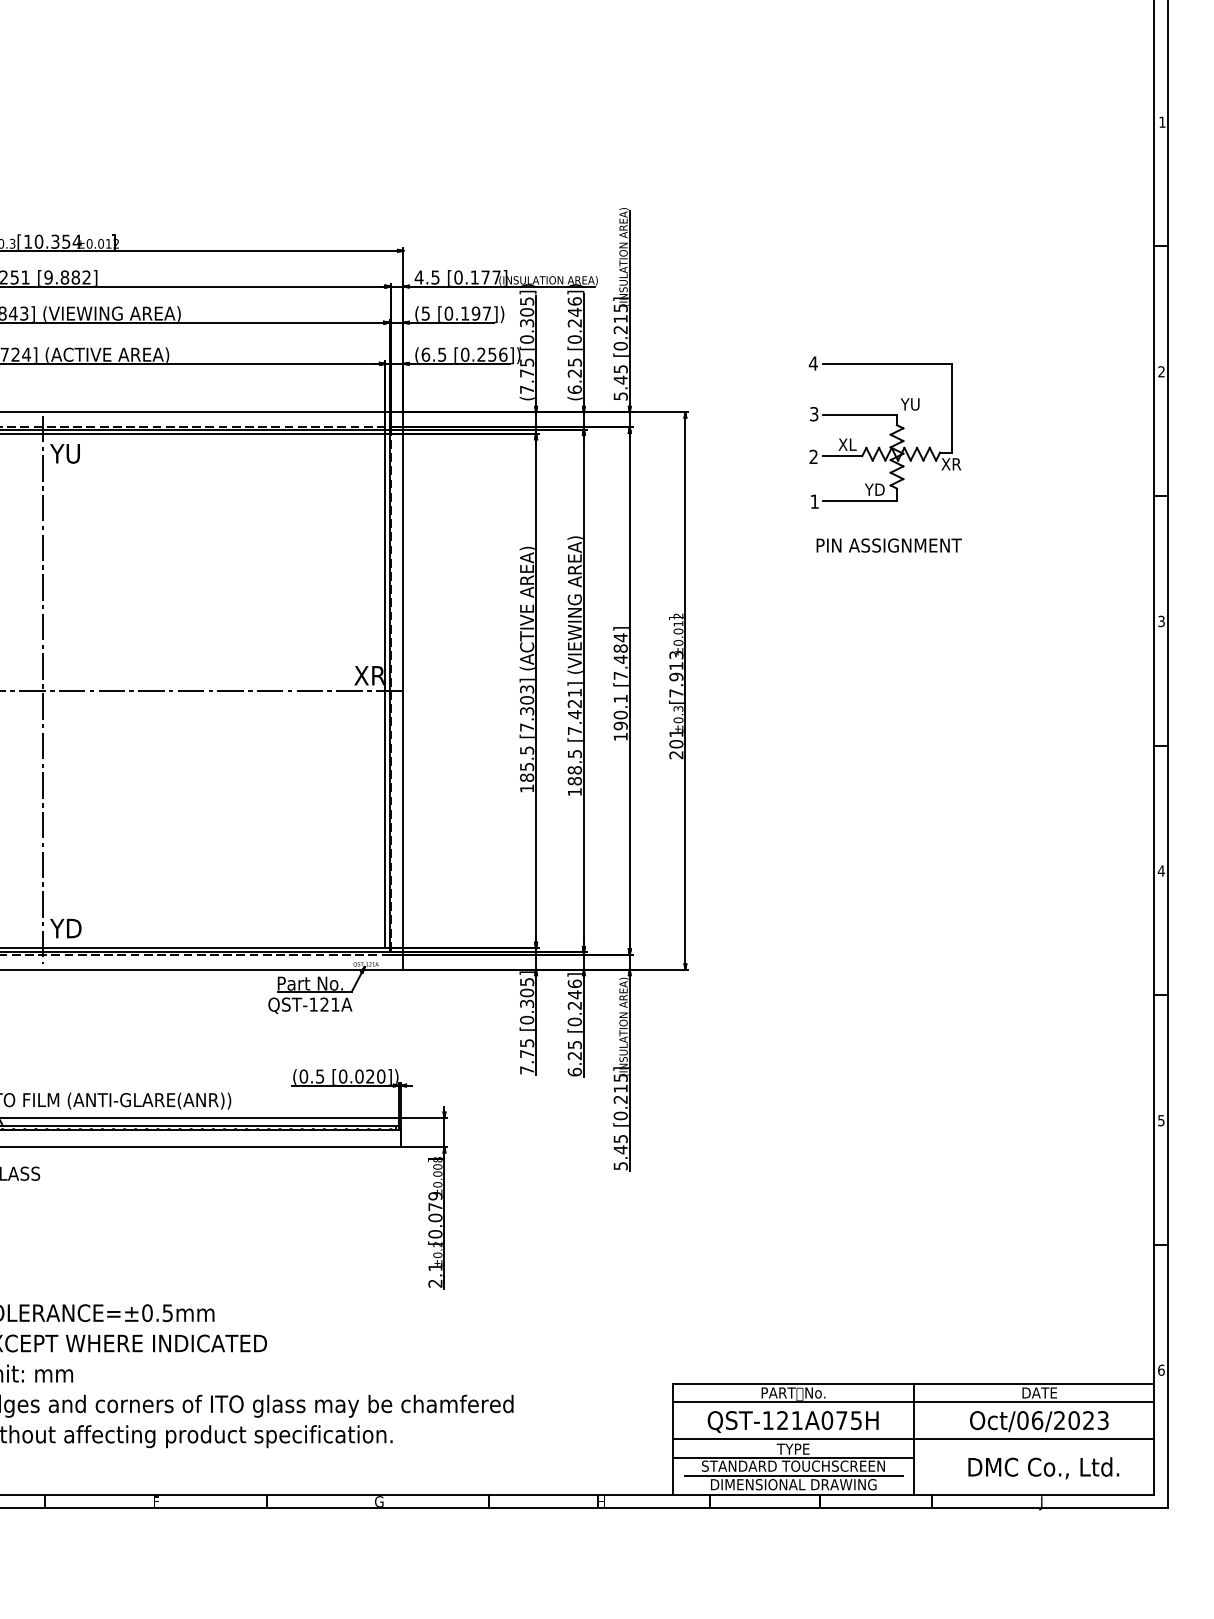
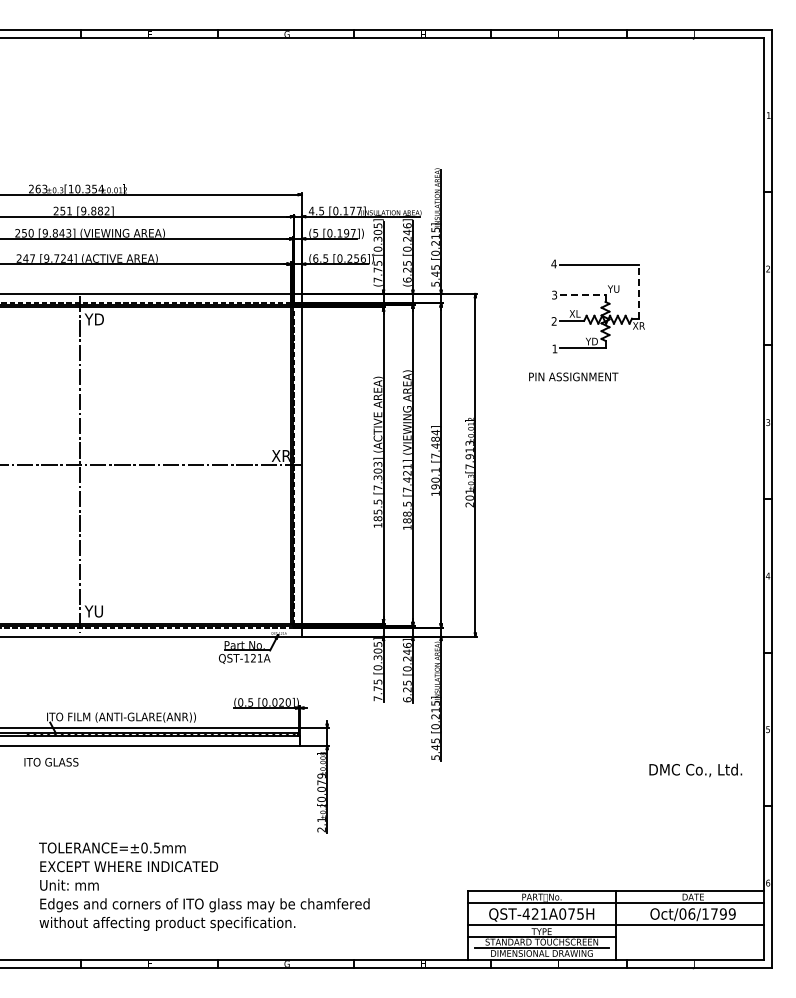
line: (952, 408) -> (639, 291), solid -> dashed
line: (859, 414) -> (582, 295), solid -> dashed
text: (72, 453) -> (98, 319), YU -> YD
text: (888, 544) -> (573, 376), moved
text: (72, 928) -> (98, 611), YD -> YU
text: (766, 1419) -> (525, 913), QST-121A075H -> QST-421A075H
text: (1080, 1419) -> (718, 913), Oct/06/2023 -> Oct/06/1799
text: (1043, 1468) -> (695, 770), moved

